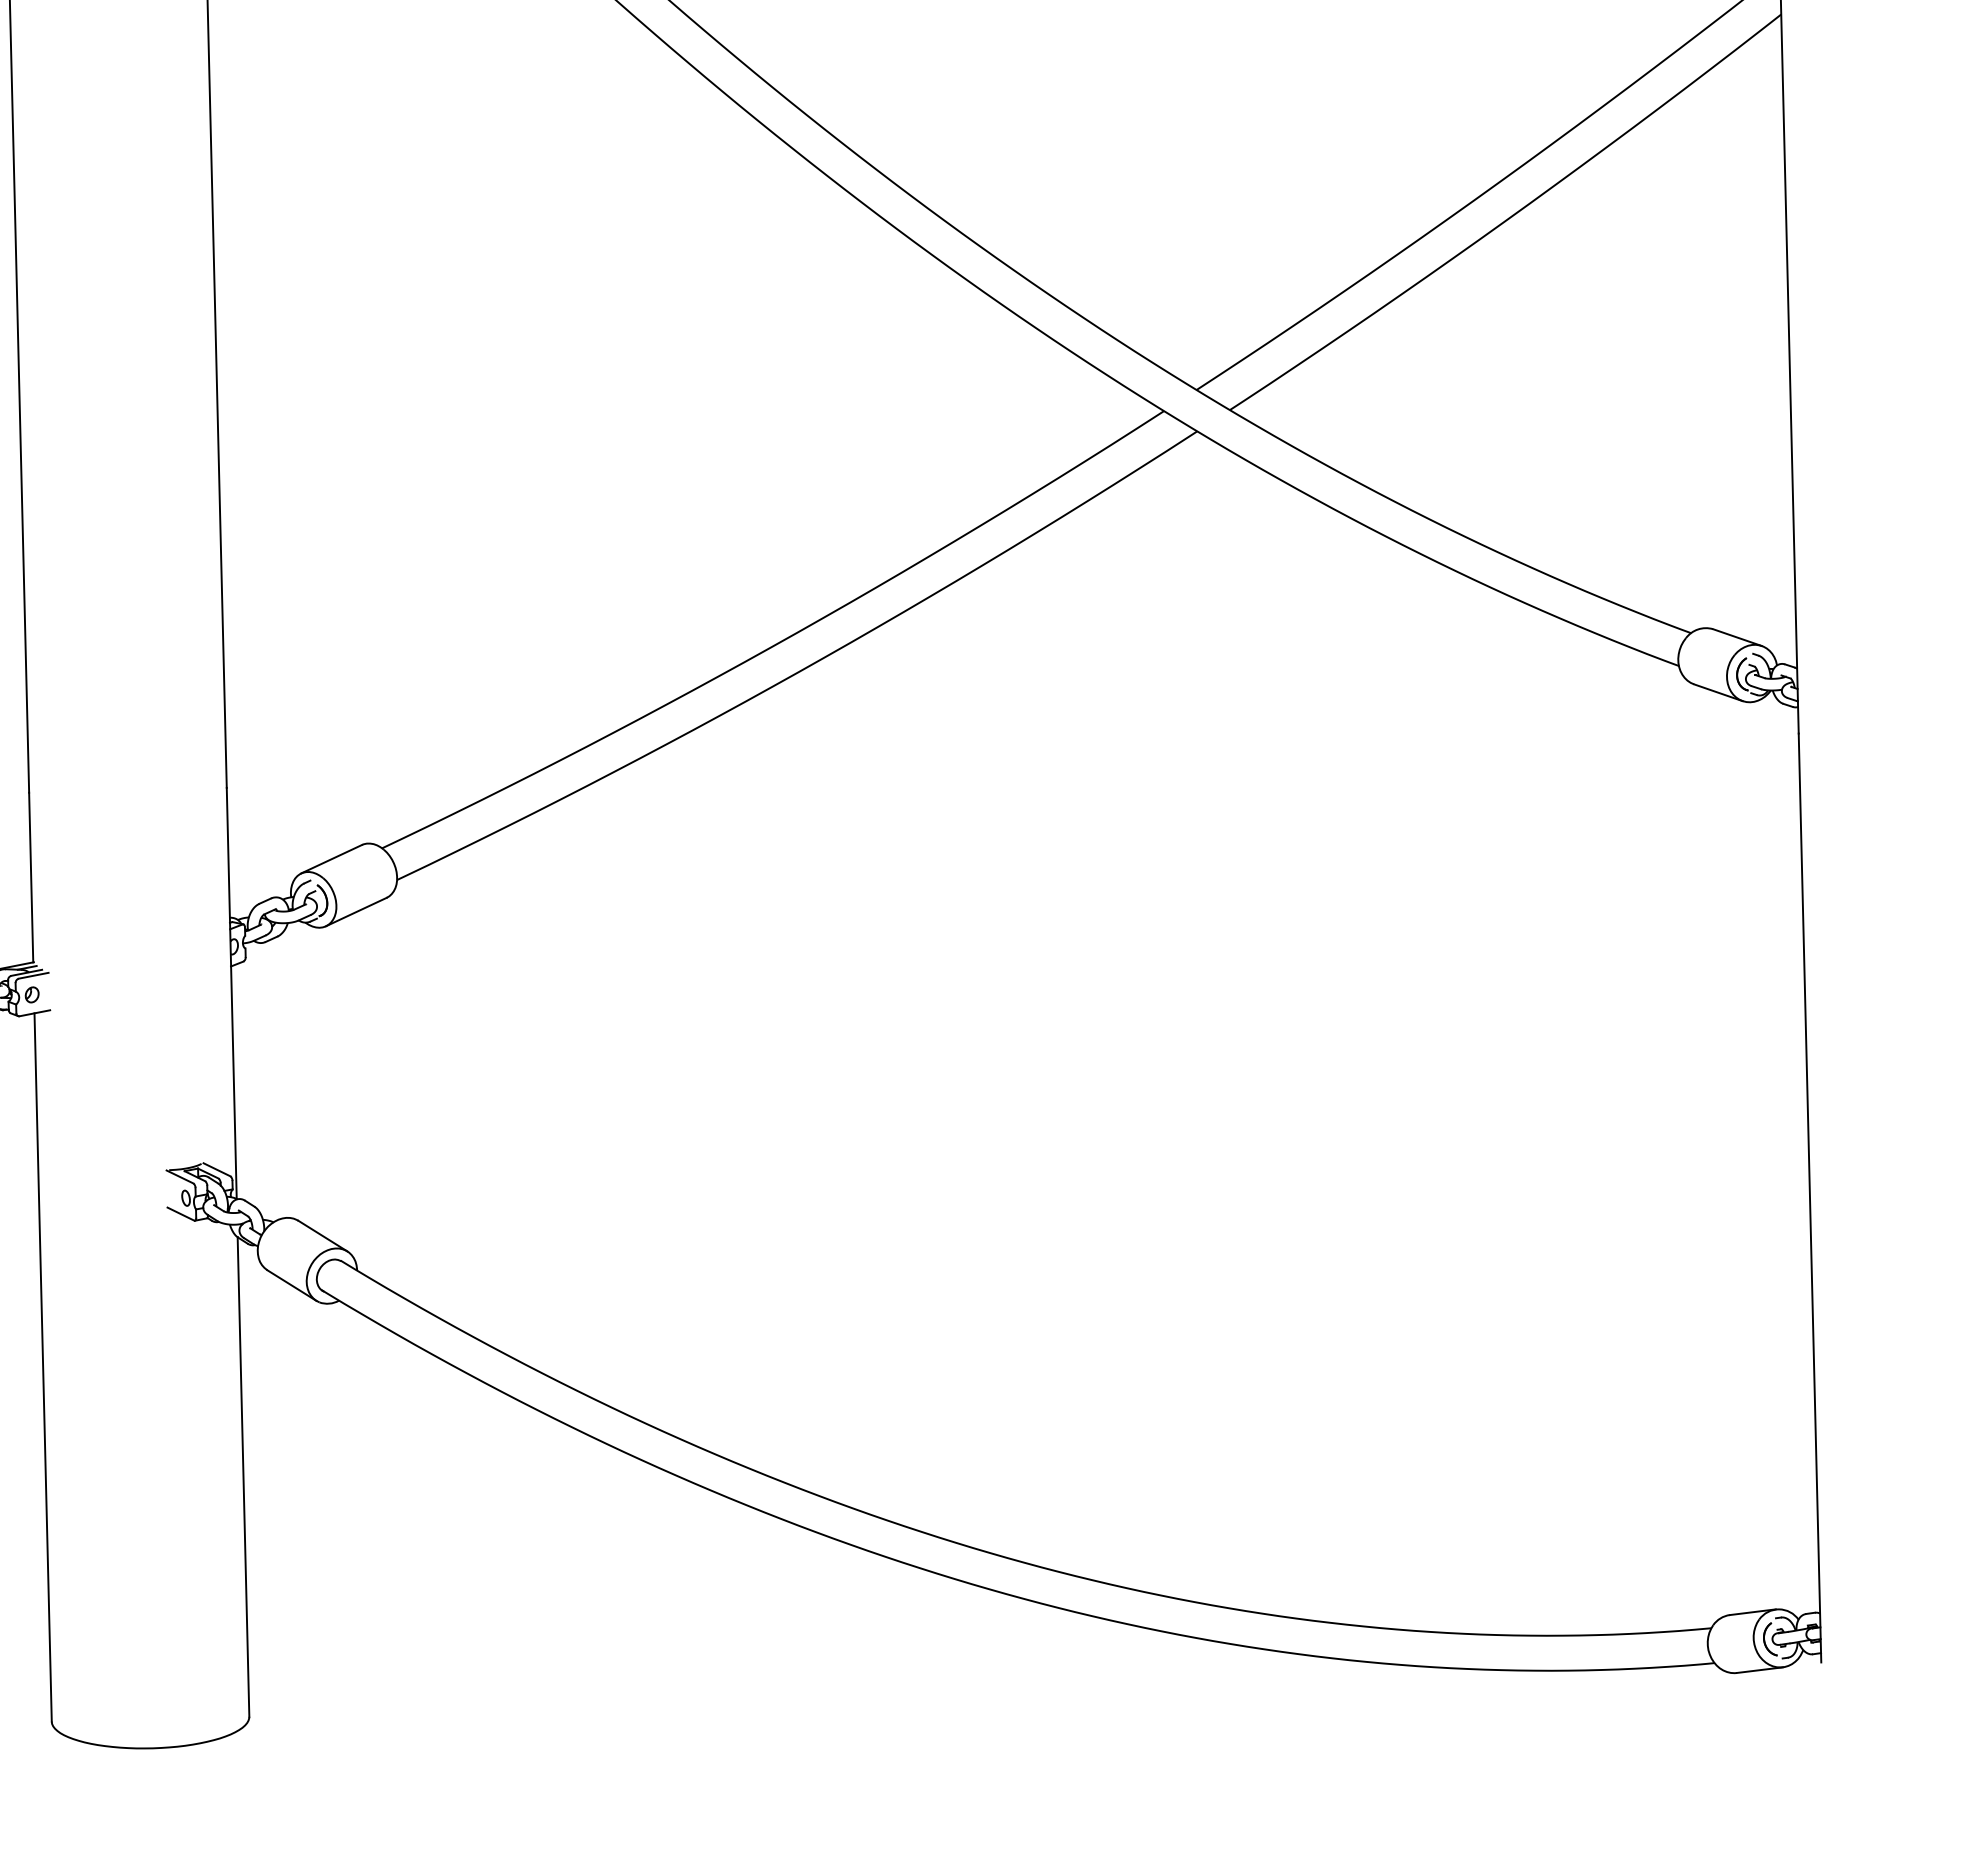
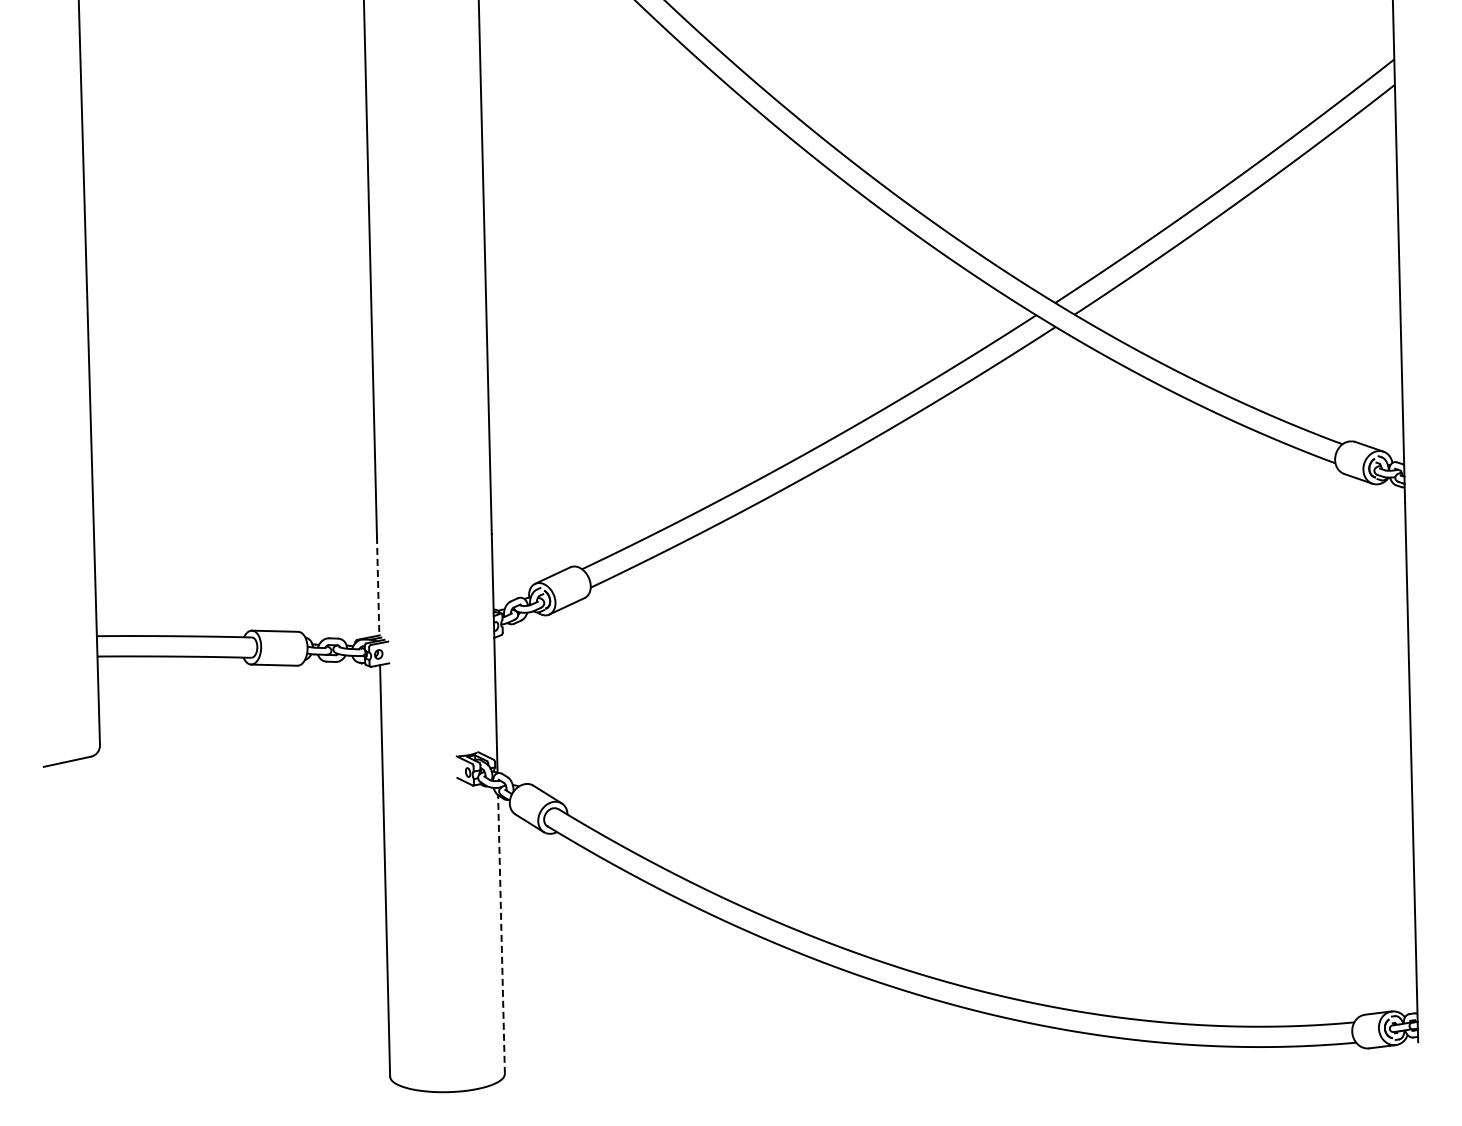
line: (31, 877) -> (378, 586), solid -> dashed
line: (243, 1476) -> (501, 934), solid -> dashed

